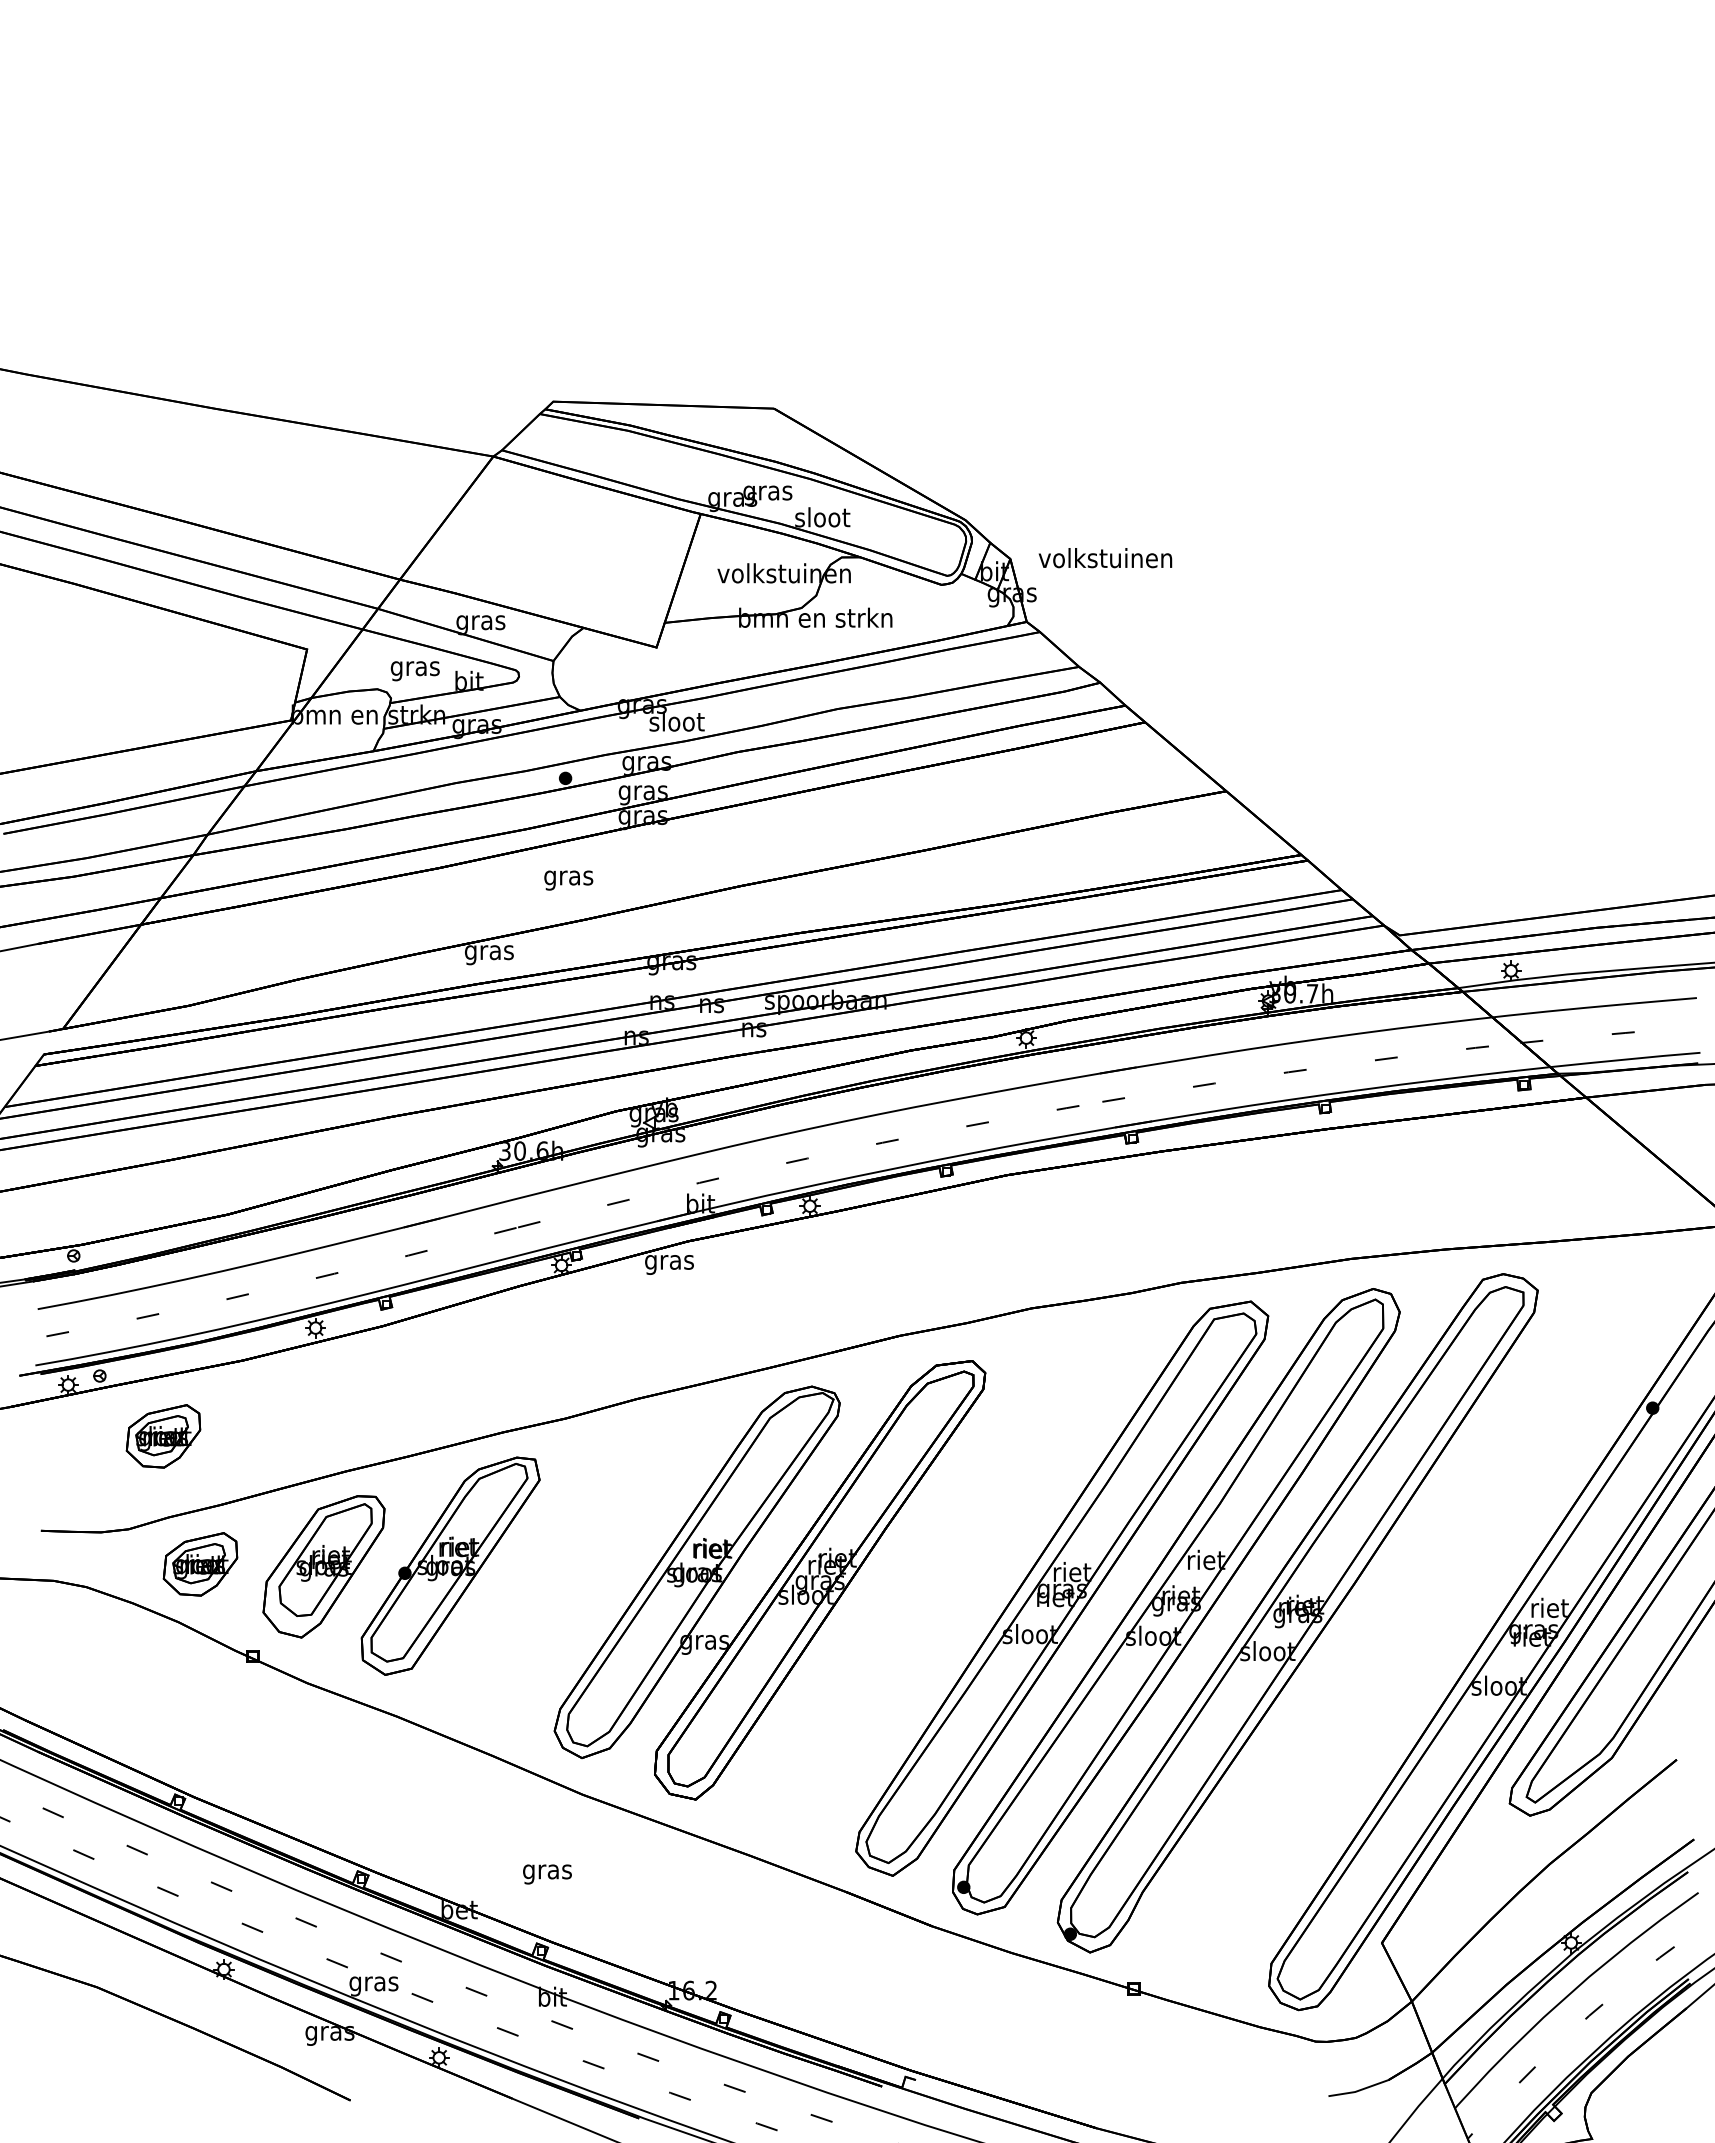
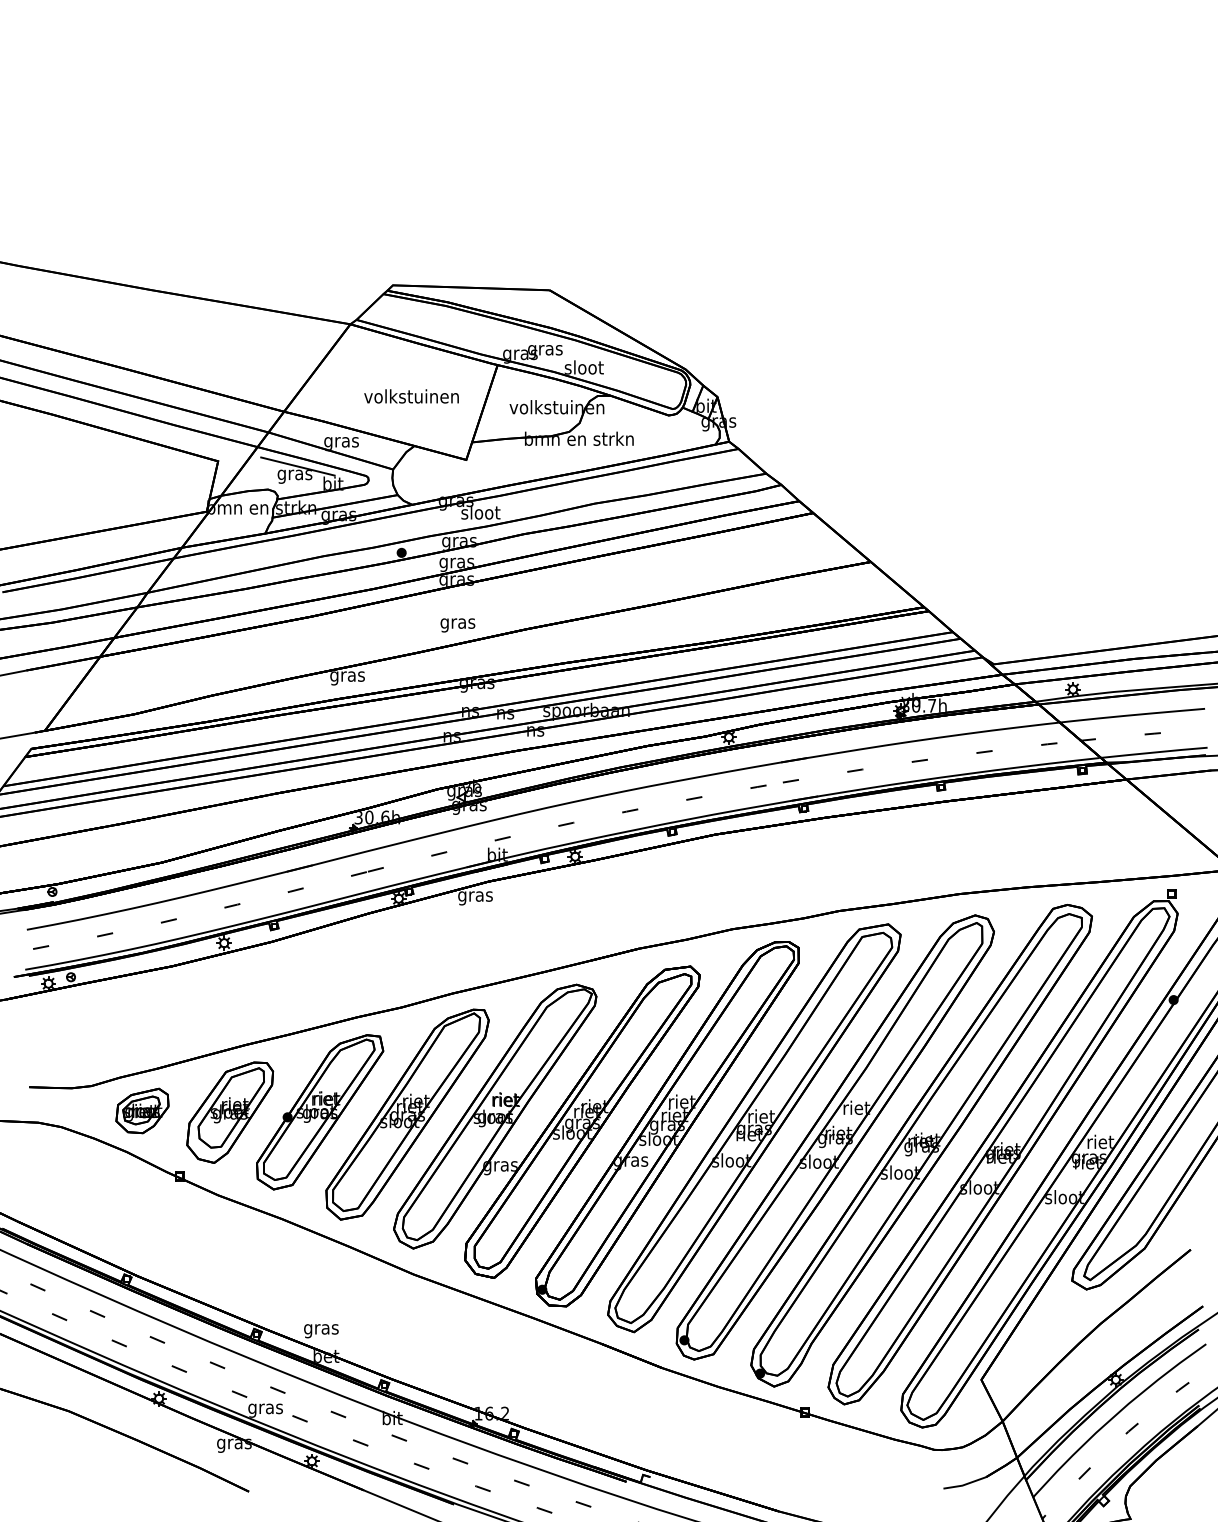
text: (1105, 558) -> (411, 396), moved
line: (419, 656) -> (297, 466), added
text: (568, 880) -> (457, 625), moved
part: (163, 1436) -> (116, 1020), removed
part: (573, 1569) -> (407, 1114), added
part: (939, 1582) -> (667, 1123), added
part: (1412, 1615) -> (1003, 1147), added
text: (547, 1874) -> (321, 1331), moved

